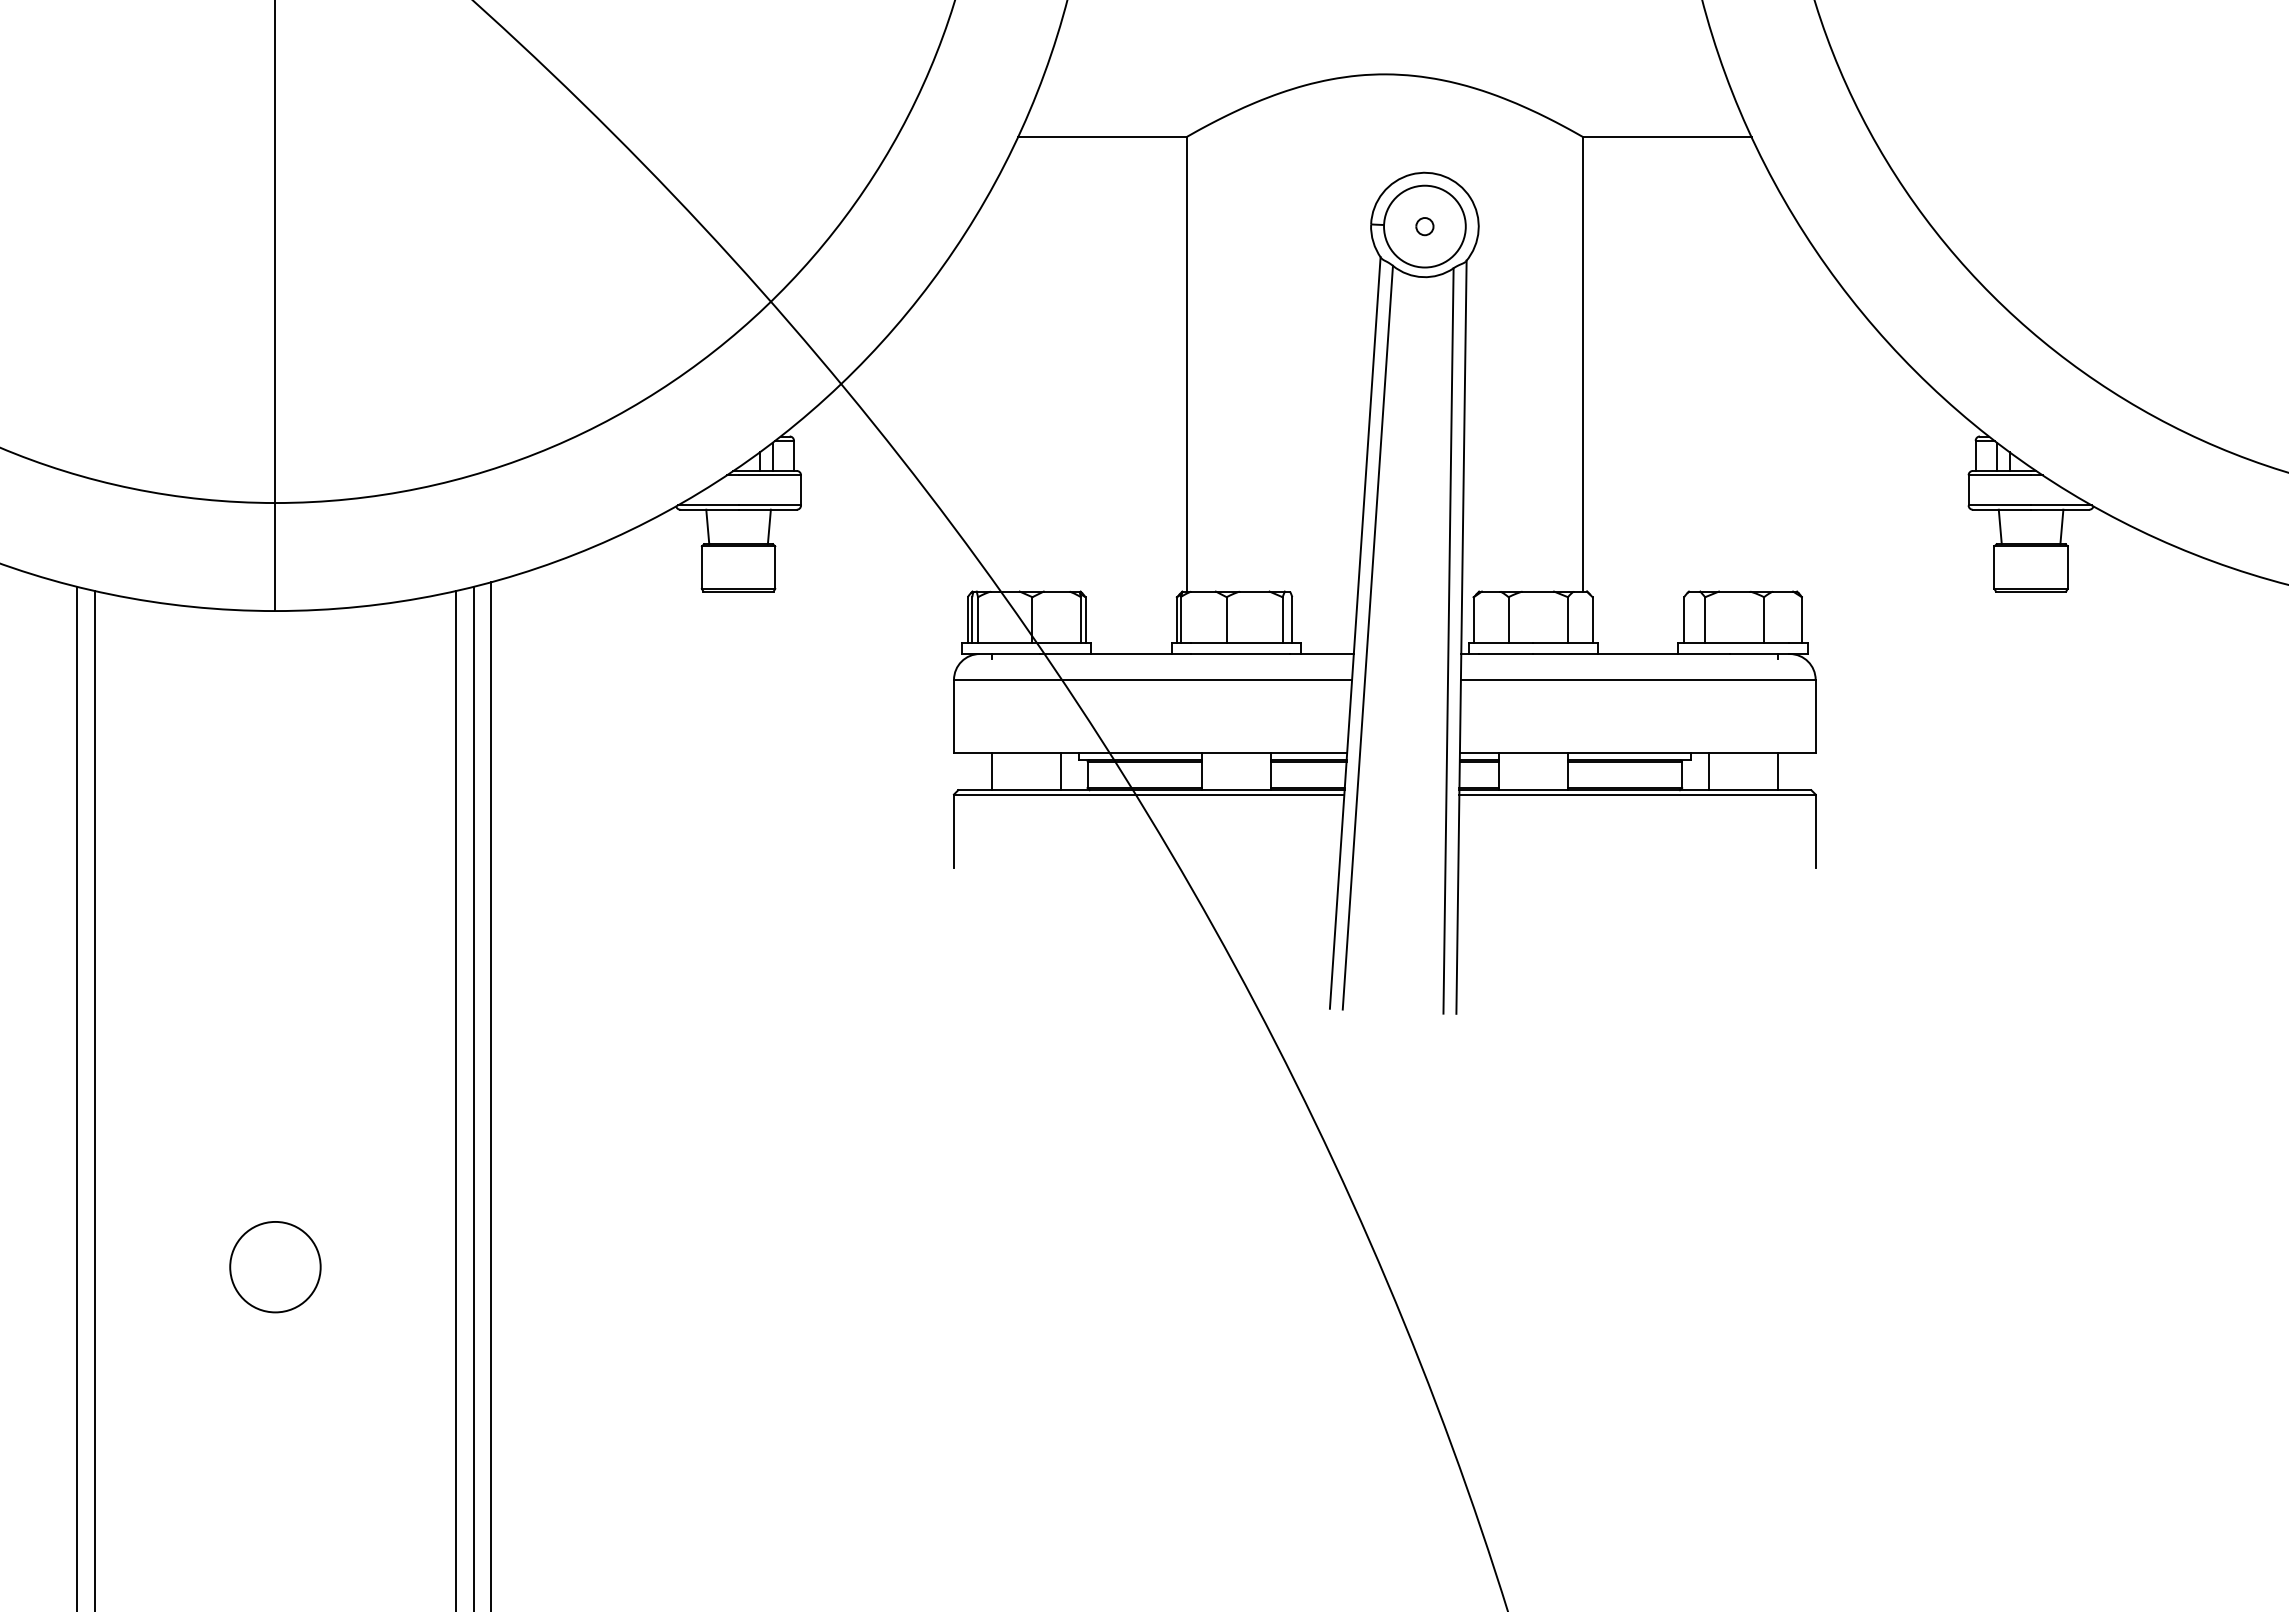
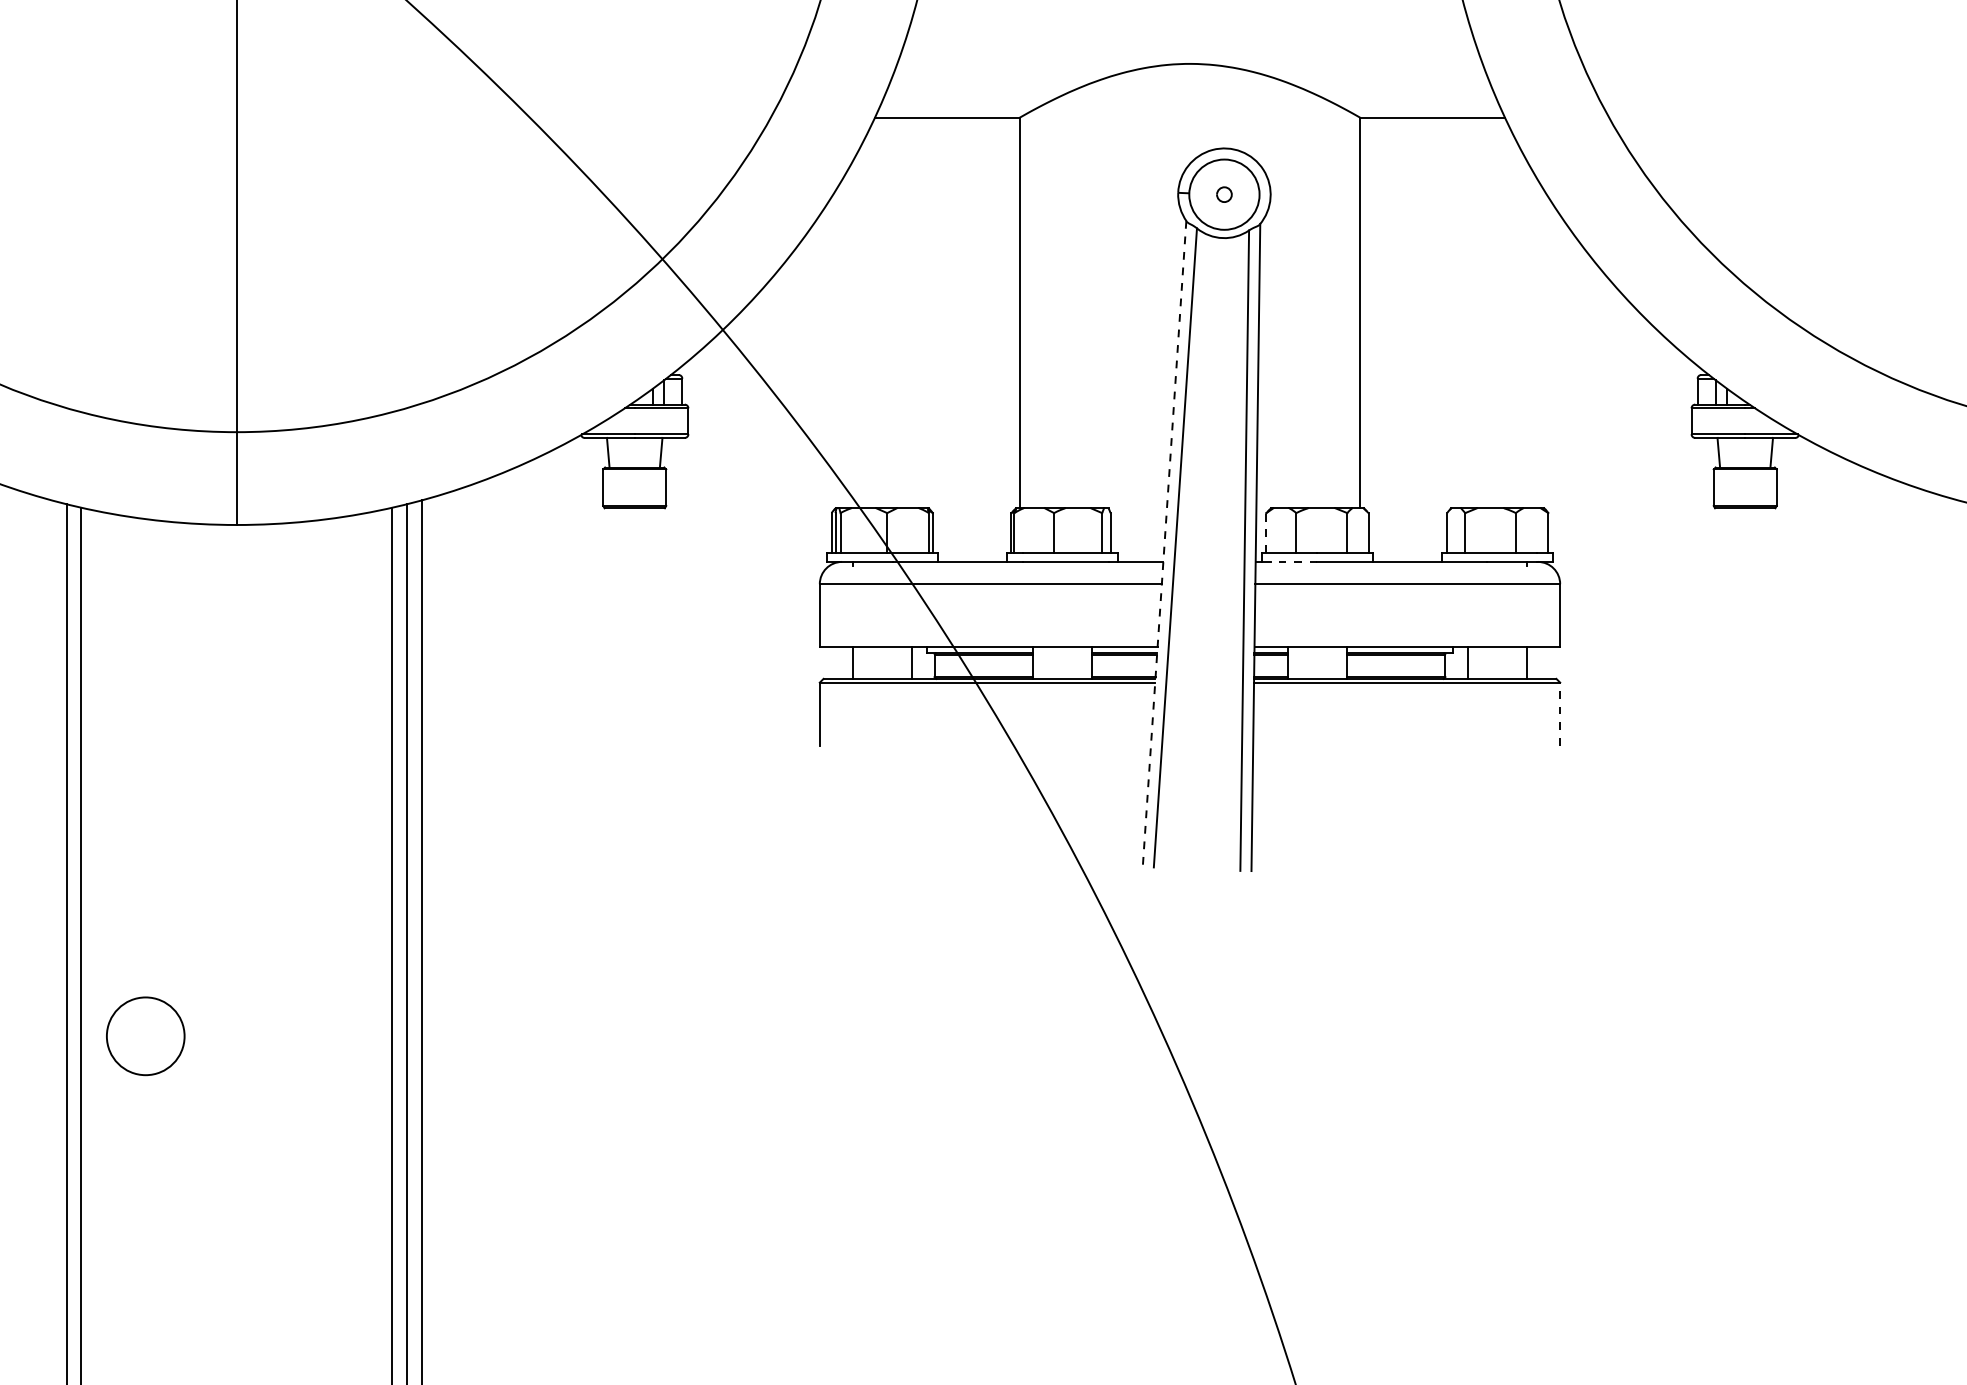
line: (1473, 619) -> (1266, 532), solid -> dashed
line: (1355, 632) -> (1164, 543), solid -> dashed
line: (1506, 654) -> (1294, 562), solid -> dashed
line: (1815, 831) -> (1560, 714), solid -> dashed
circle: (275, 1267) -> (145, 1036), moved

